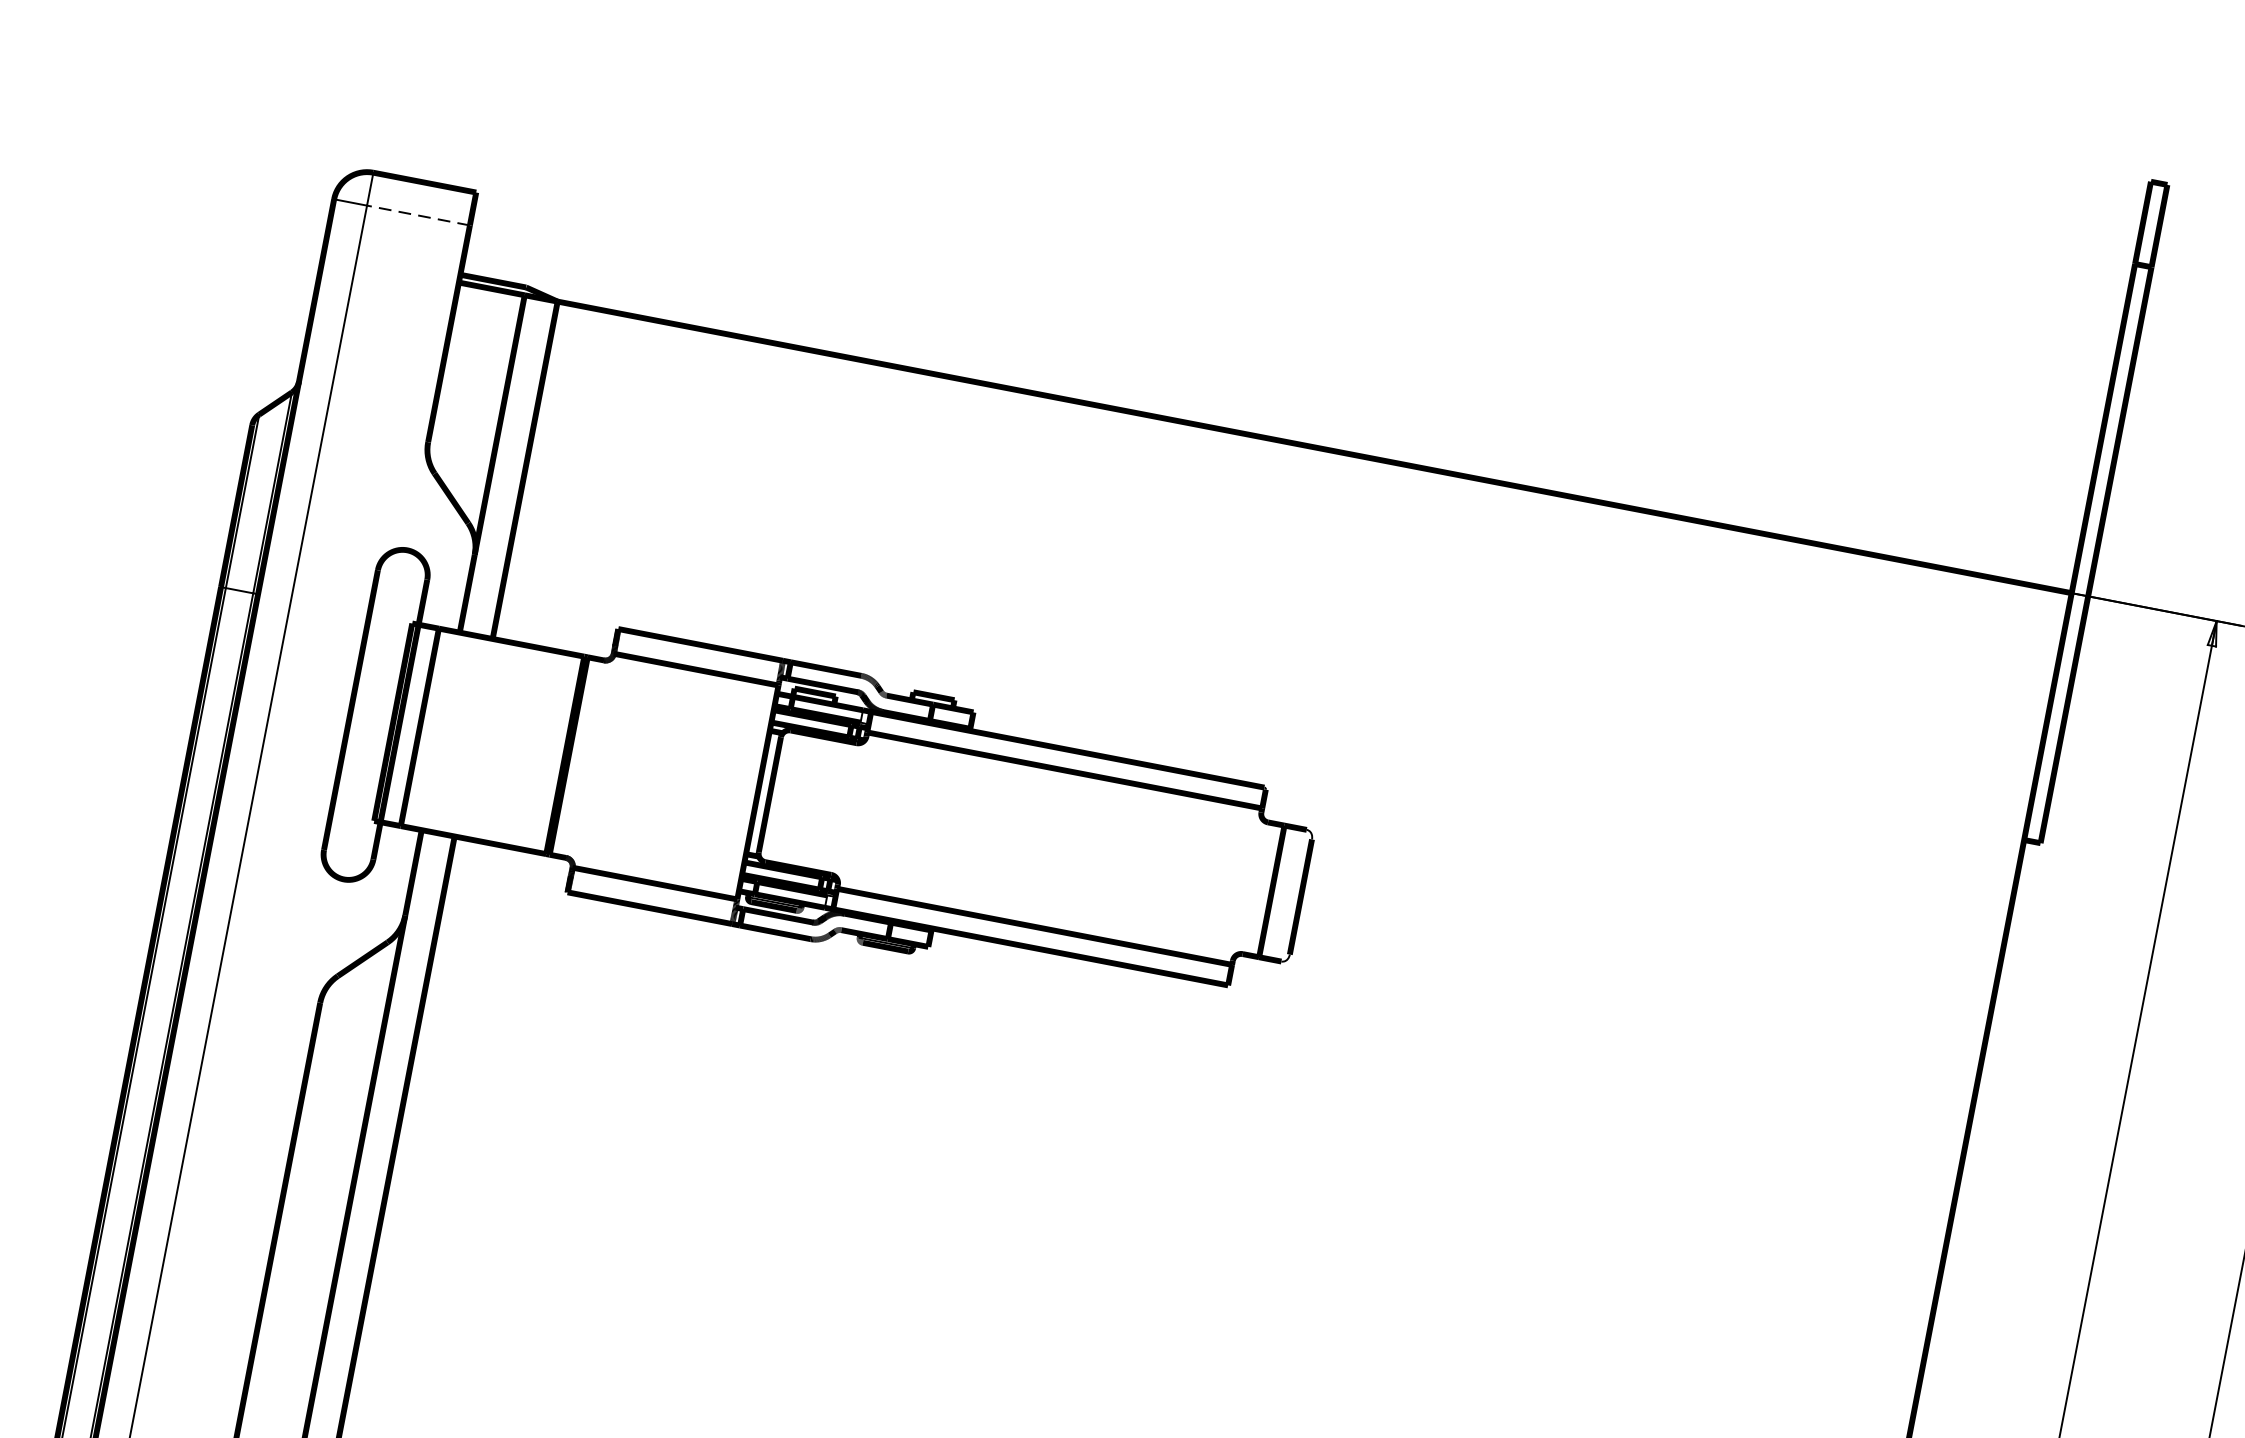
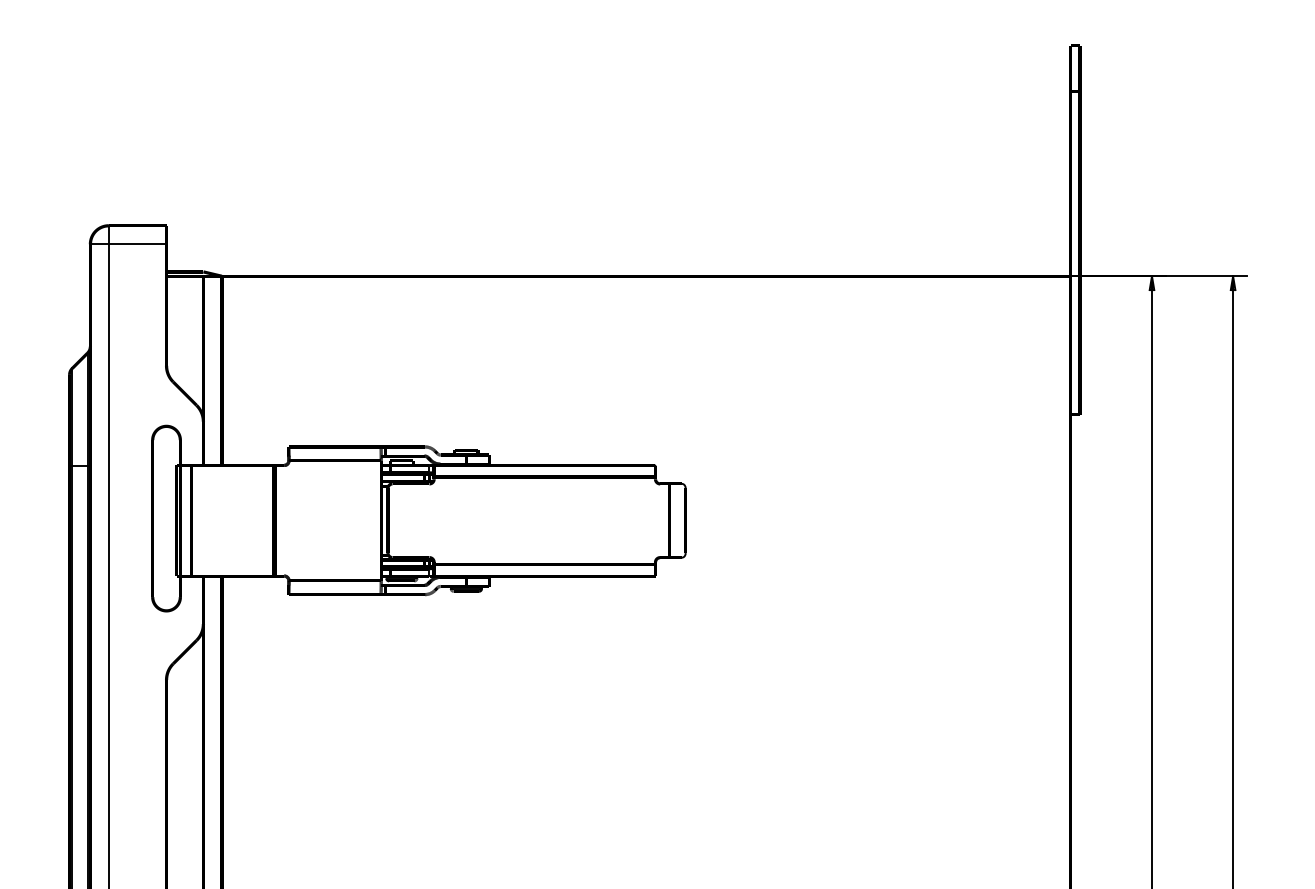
line: (418, 215) -> (137, 244), dashed -> solid

